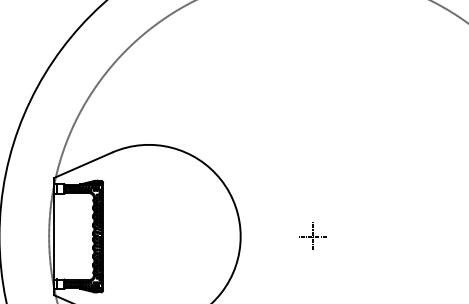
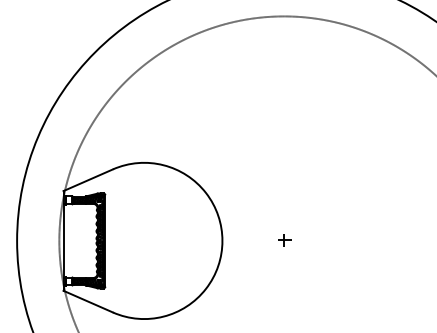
part: (313, 233) -> (284, 238), size x0.6

